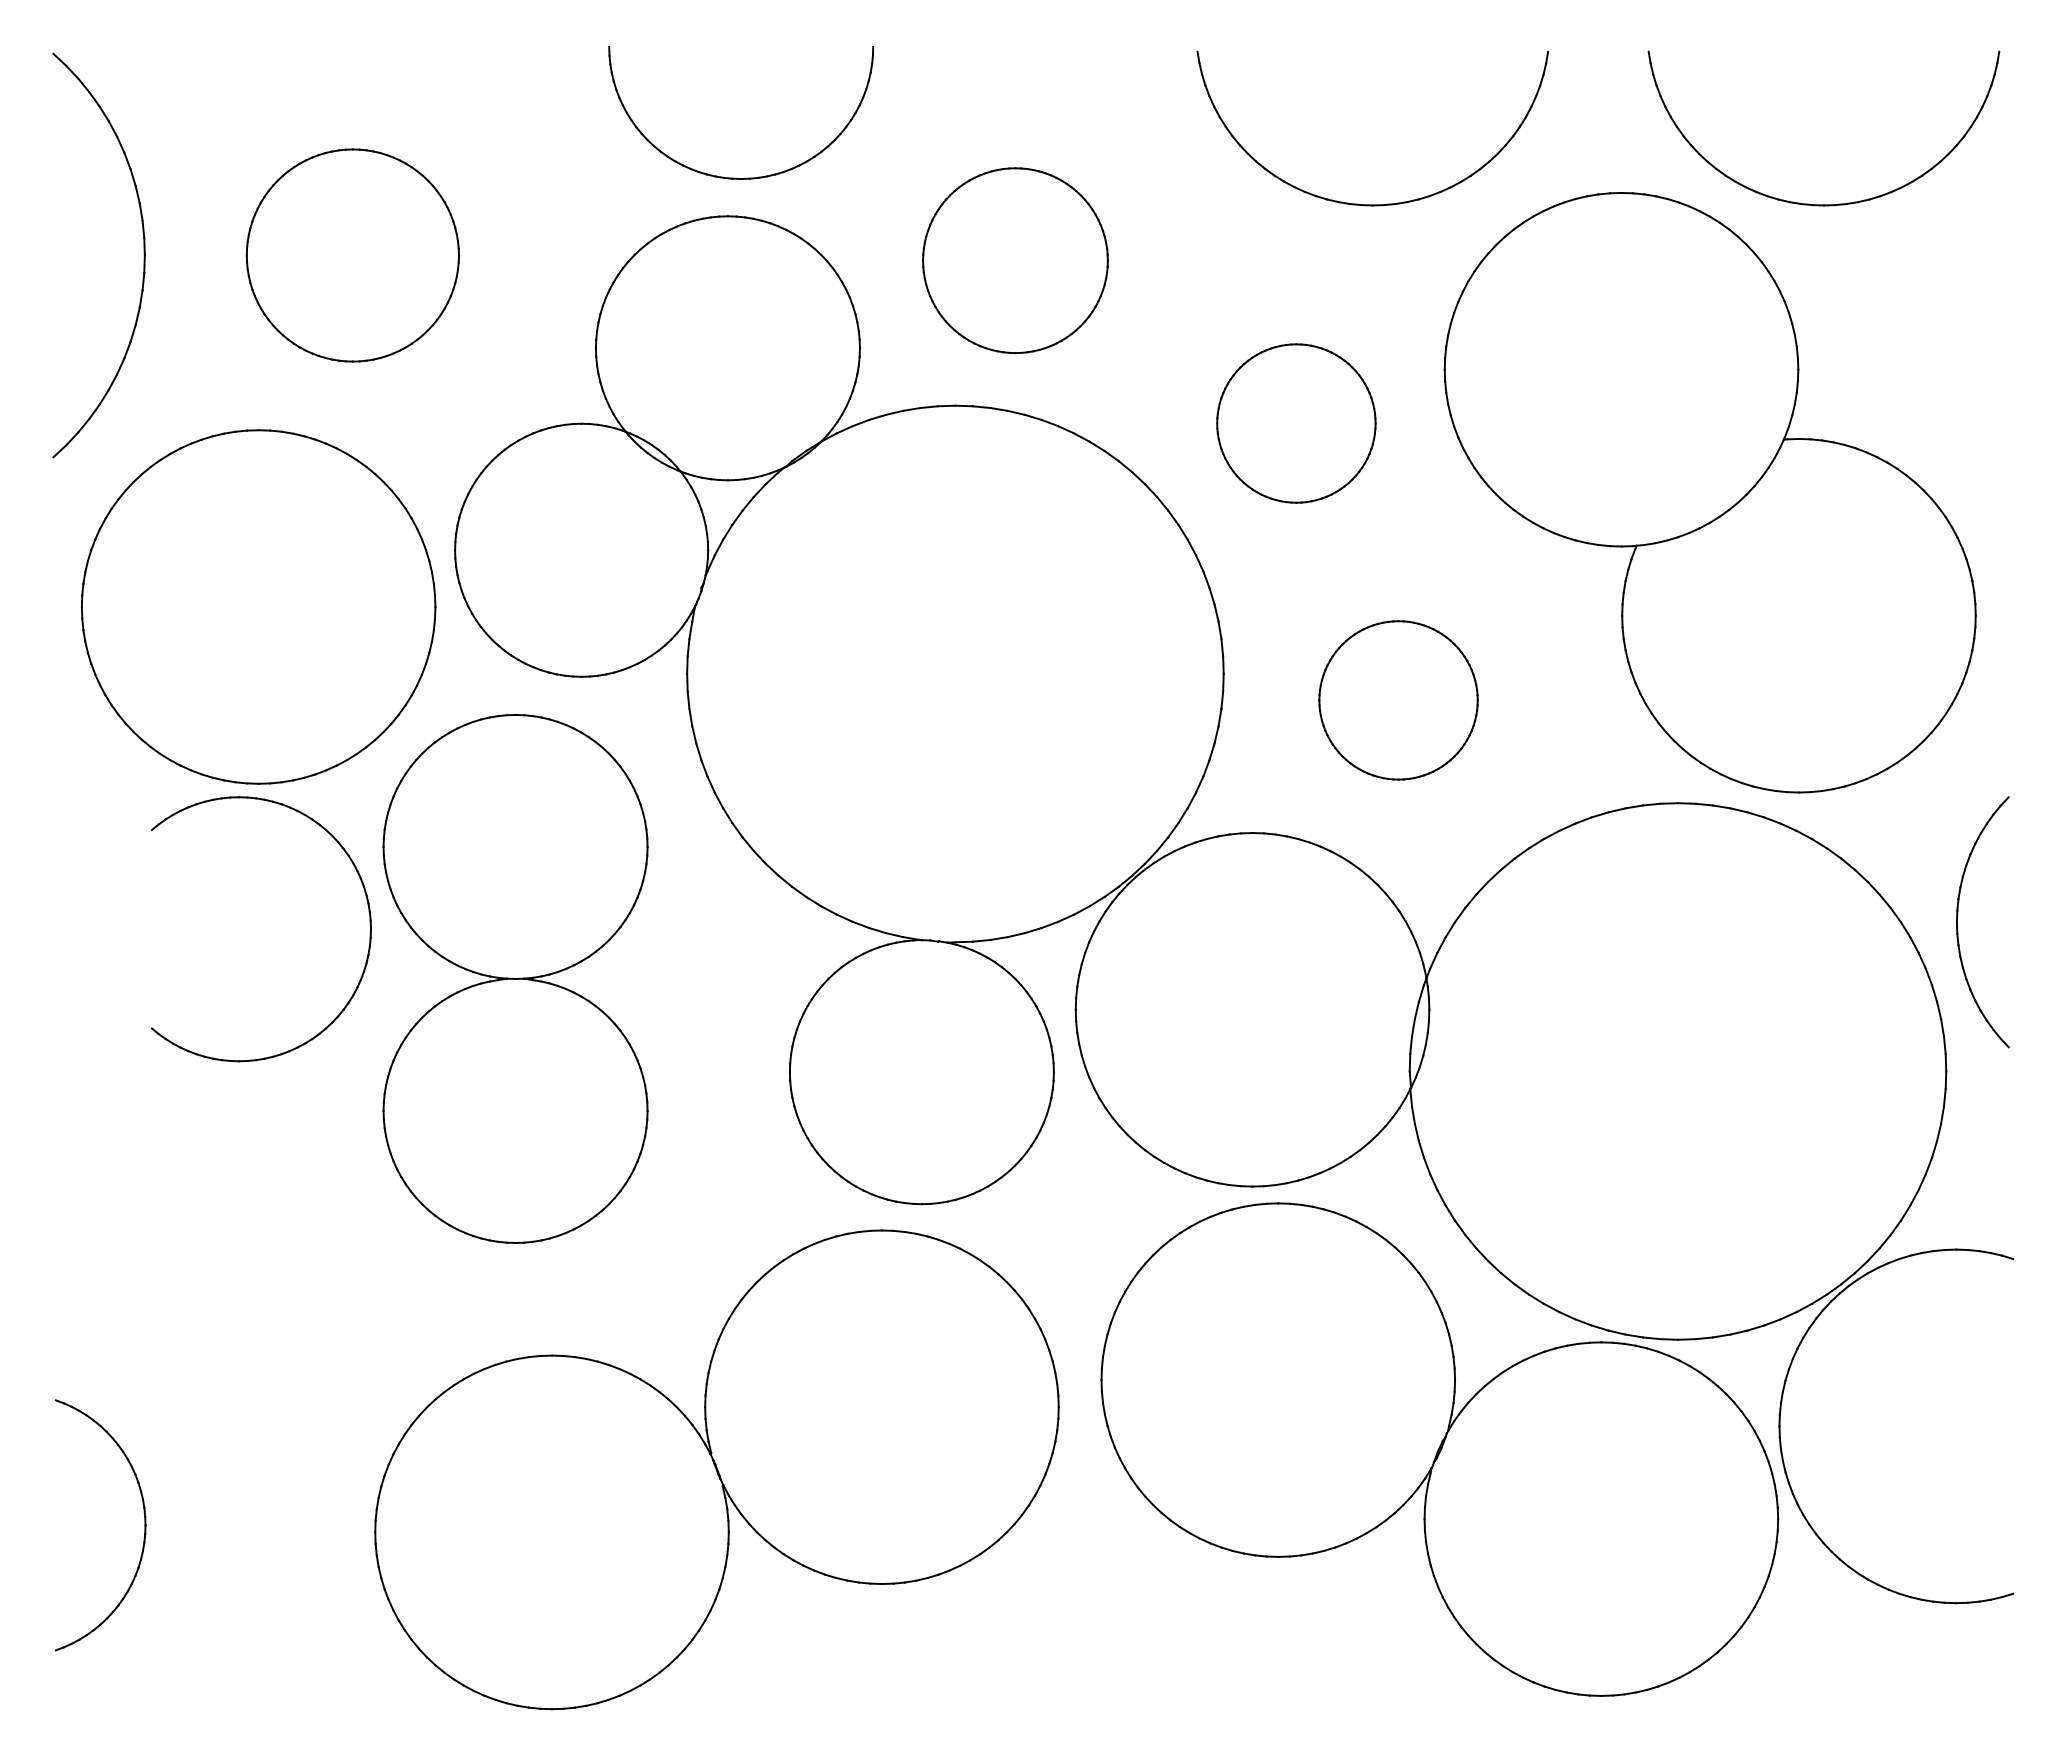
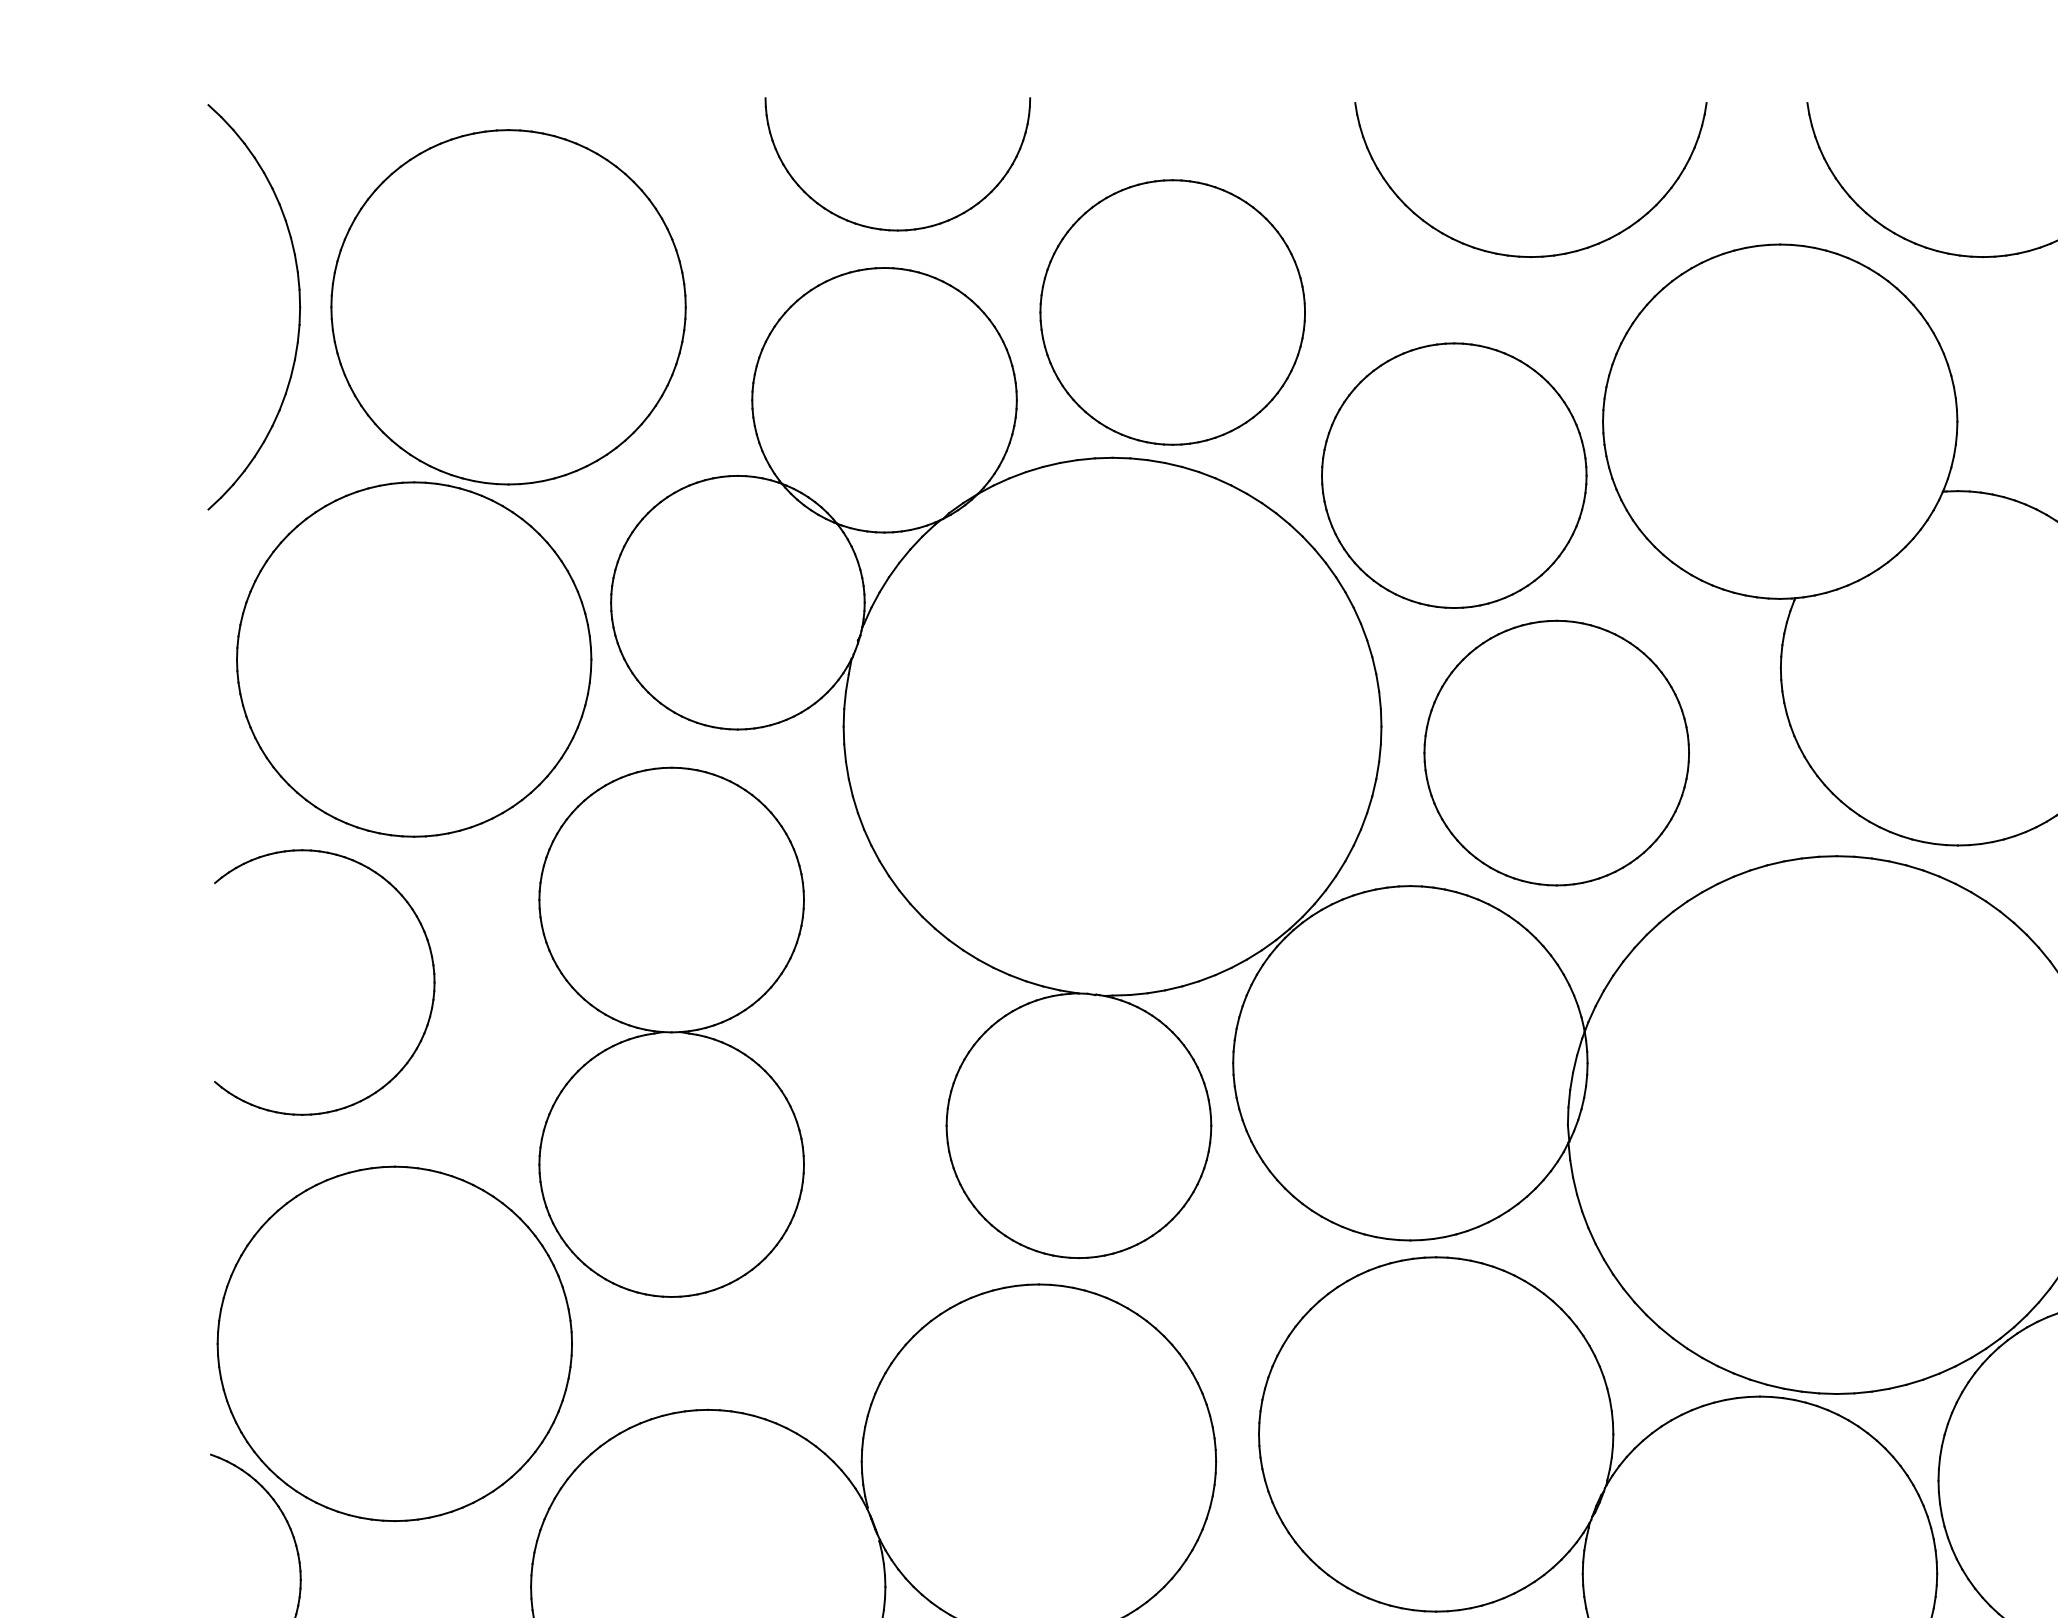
part: (352, 255) -> (508, 307), size x1.67
part: (1015, 260) -> (1172, 312), size x1.43
part: (1296, 423) -> (1454, 475), size x1.67
part: (1398, 700) -> (1556, 753), size x1.67
part: (369, 934) -> (433, 987), moved
part: (239, 1289) -> (394, 1343), added

